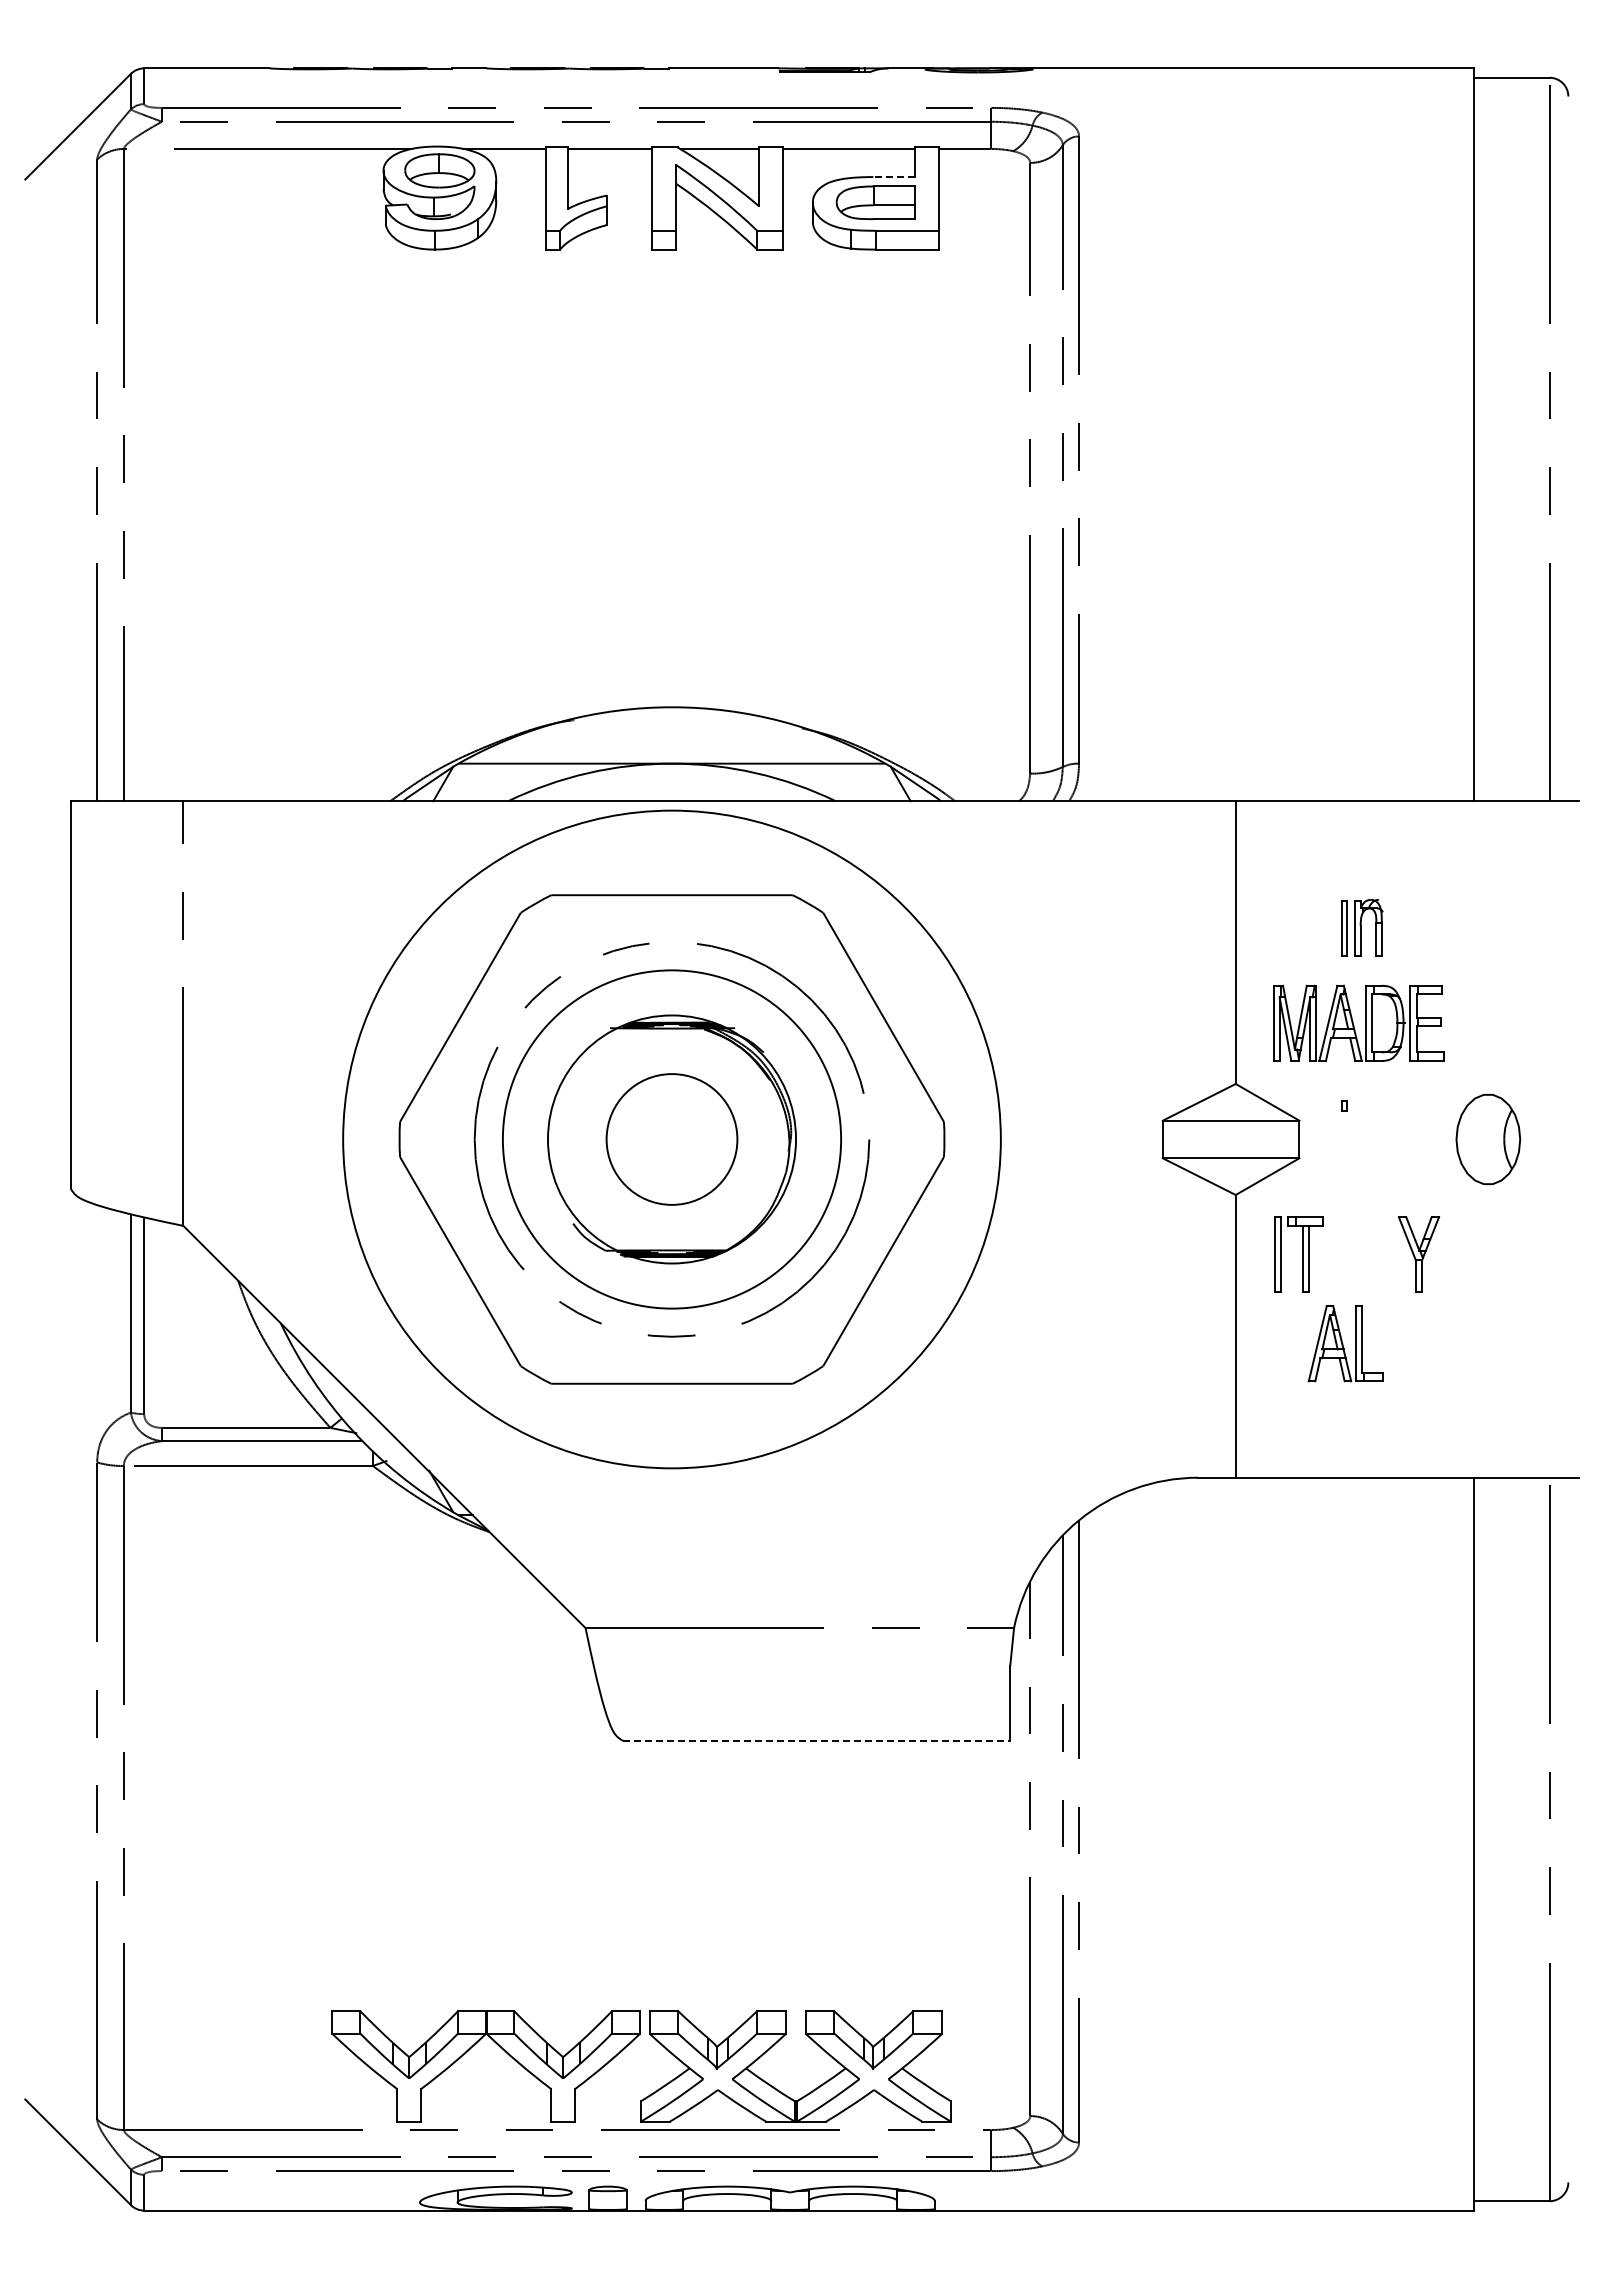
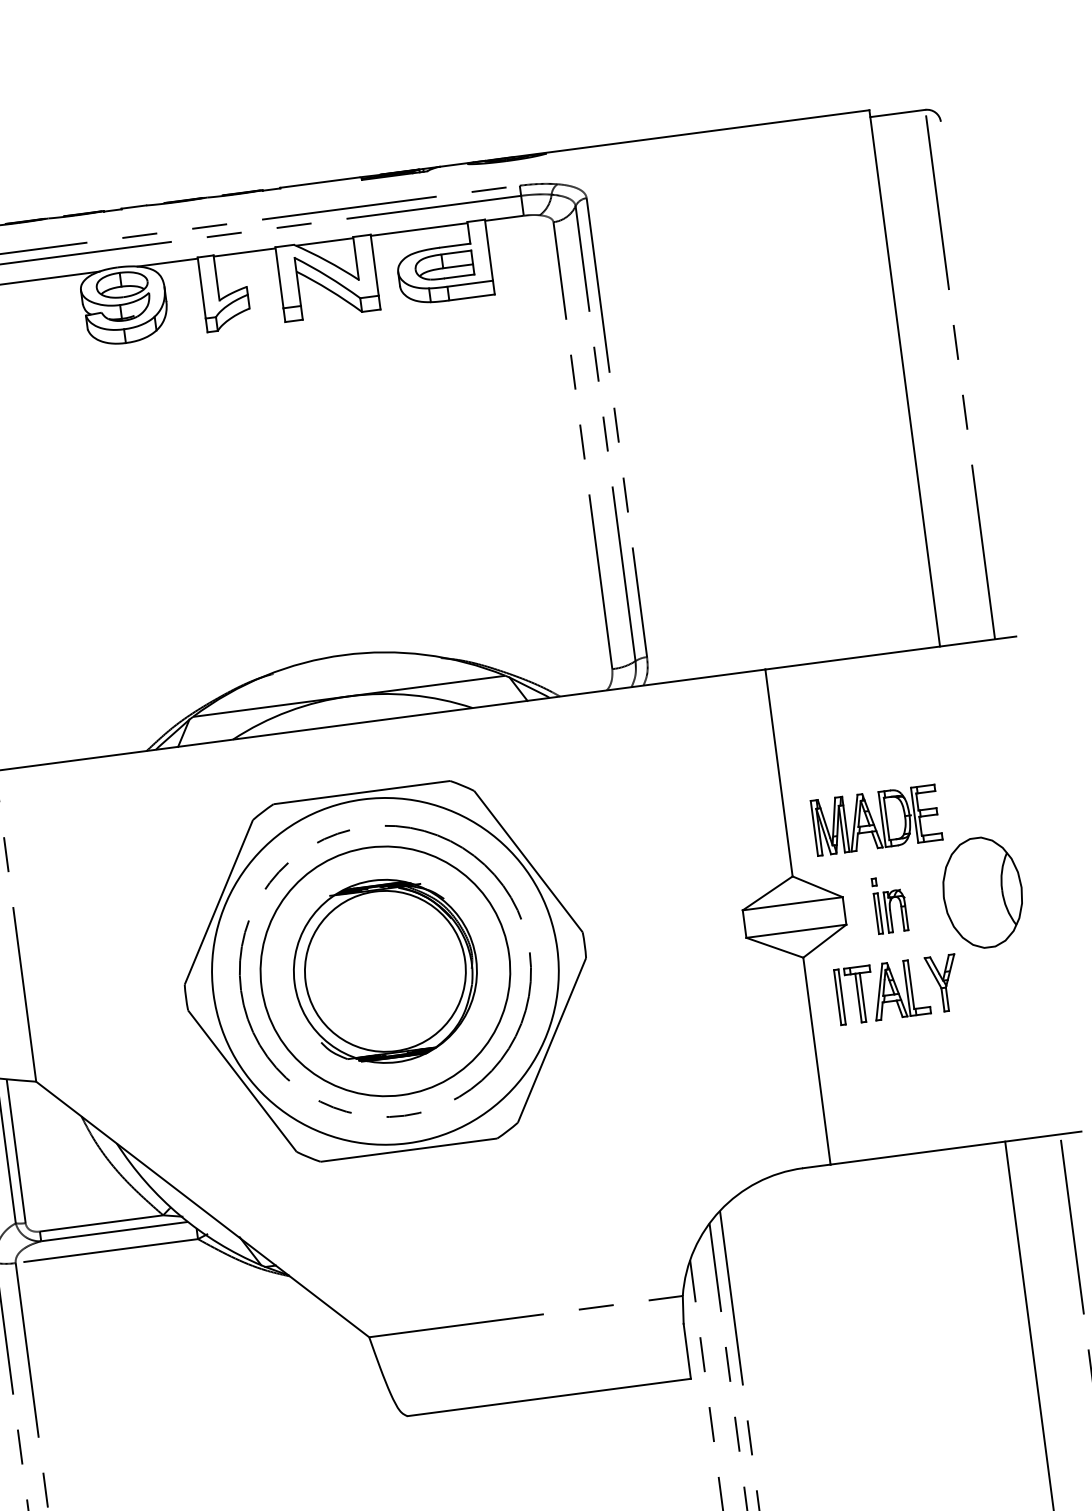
line: (894, 177) -> (455, 245), dashed -> solid
part: (1362, 927) -> (891, 911), moved
circle: (671, 1139) -> (385, 971), size x0.71
circle: (672, 1139) -> (385, 971), size x1.67
part: (1488, 1139) -> (982, 892), size x1.67
part: (1345, 1343) -> (899, 989), moved
line: (816, 1740) -> (549, 1397), dashed -> solid

